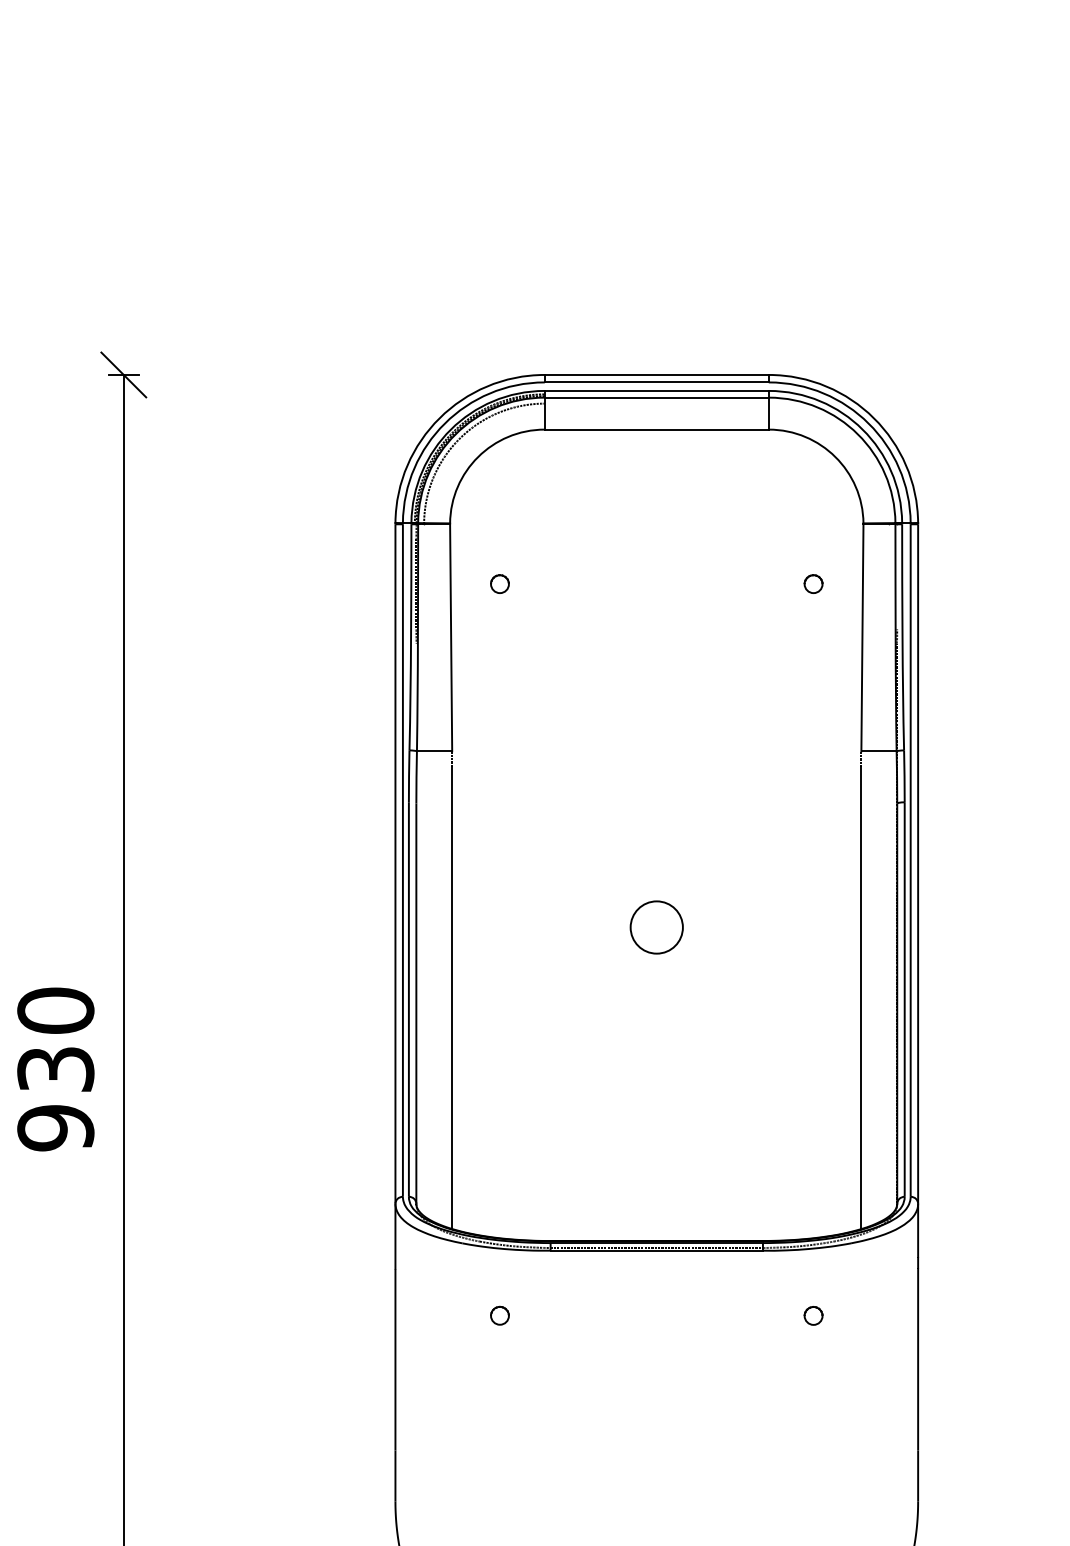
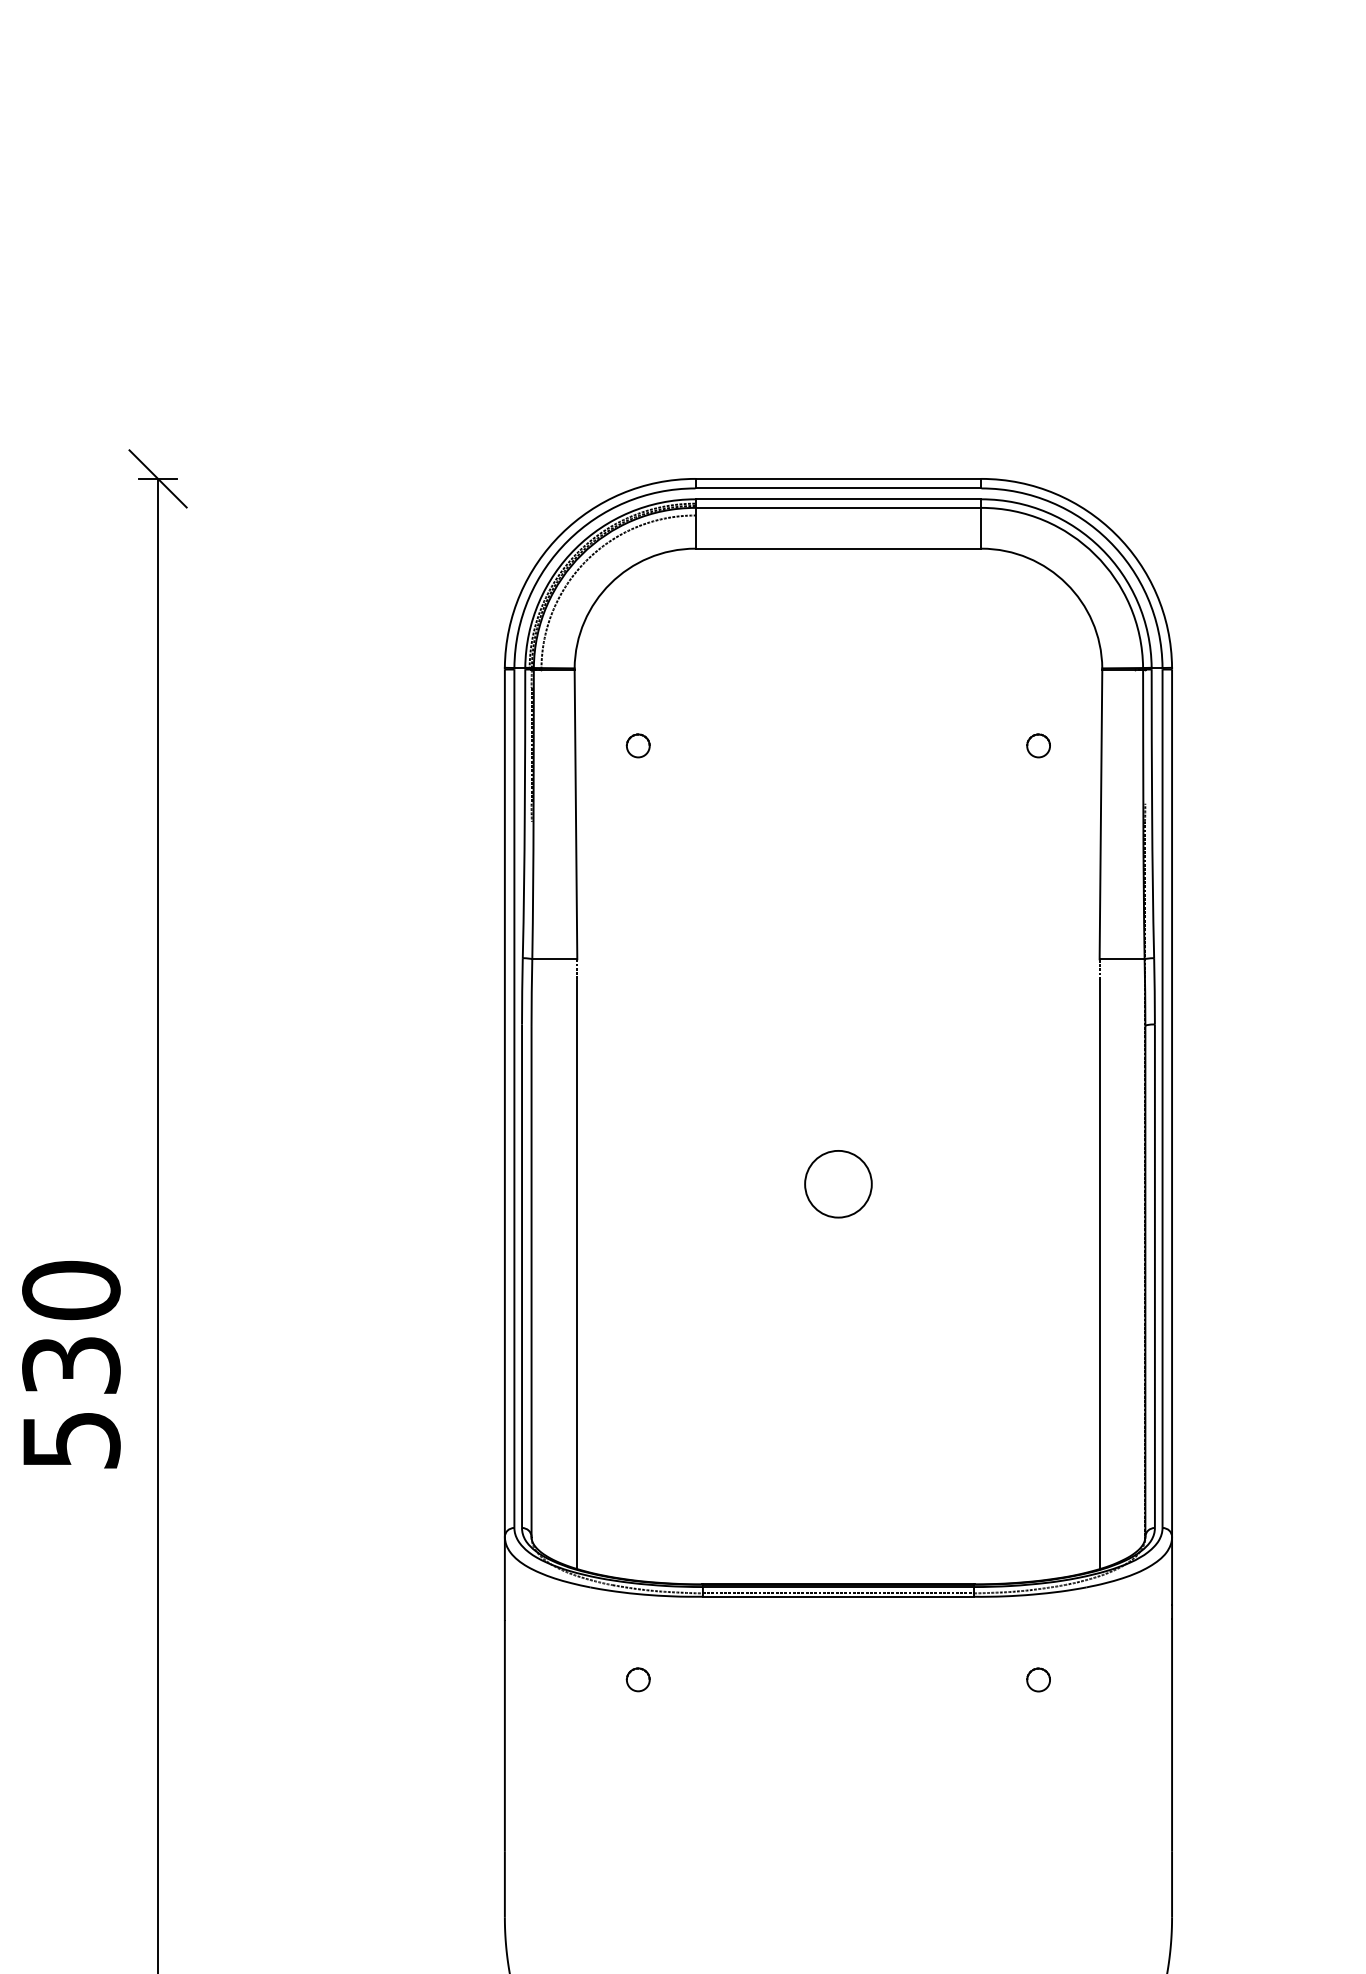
text: (55, 1128) -> (71, 1440), 930 -> 530

